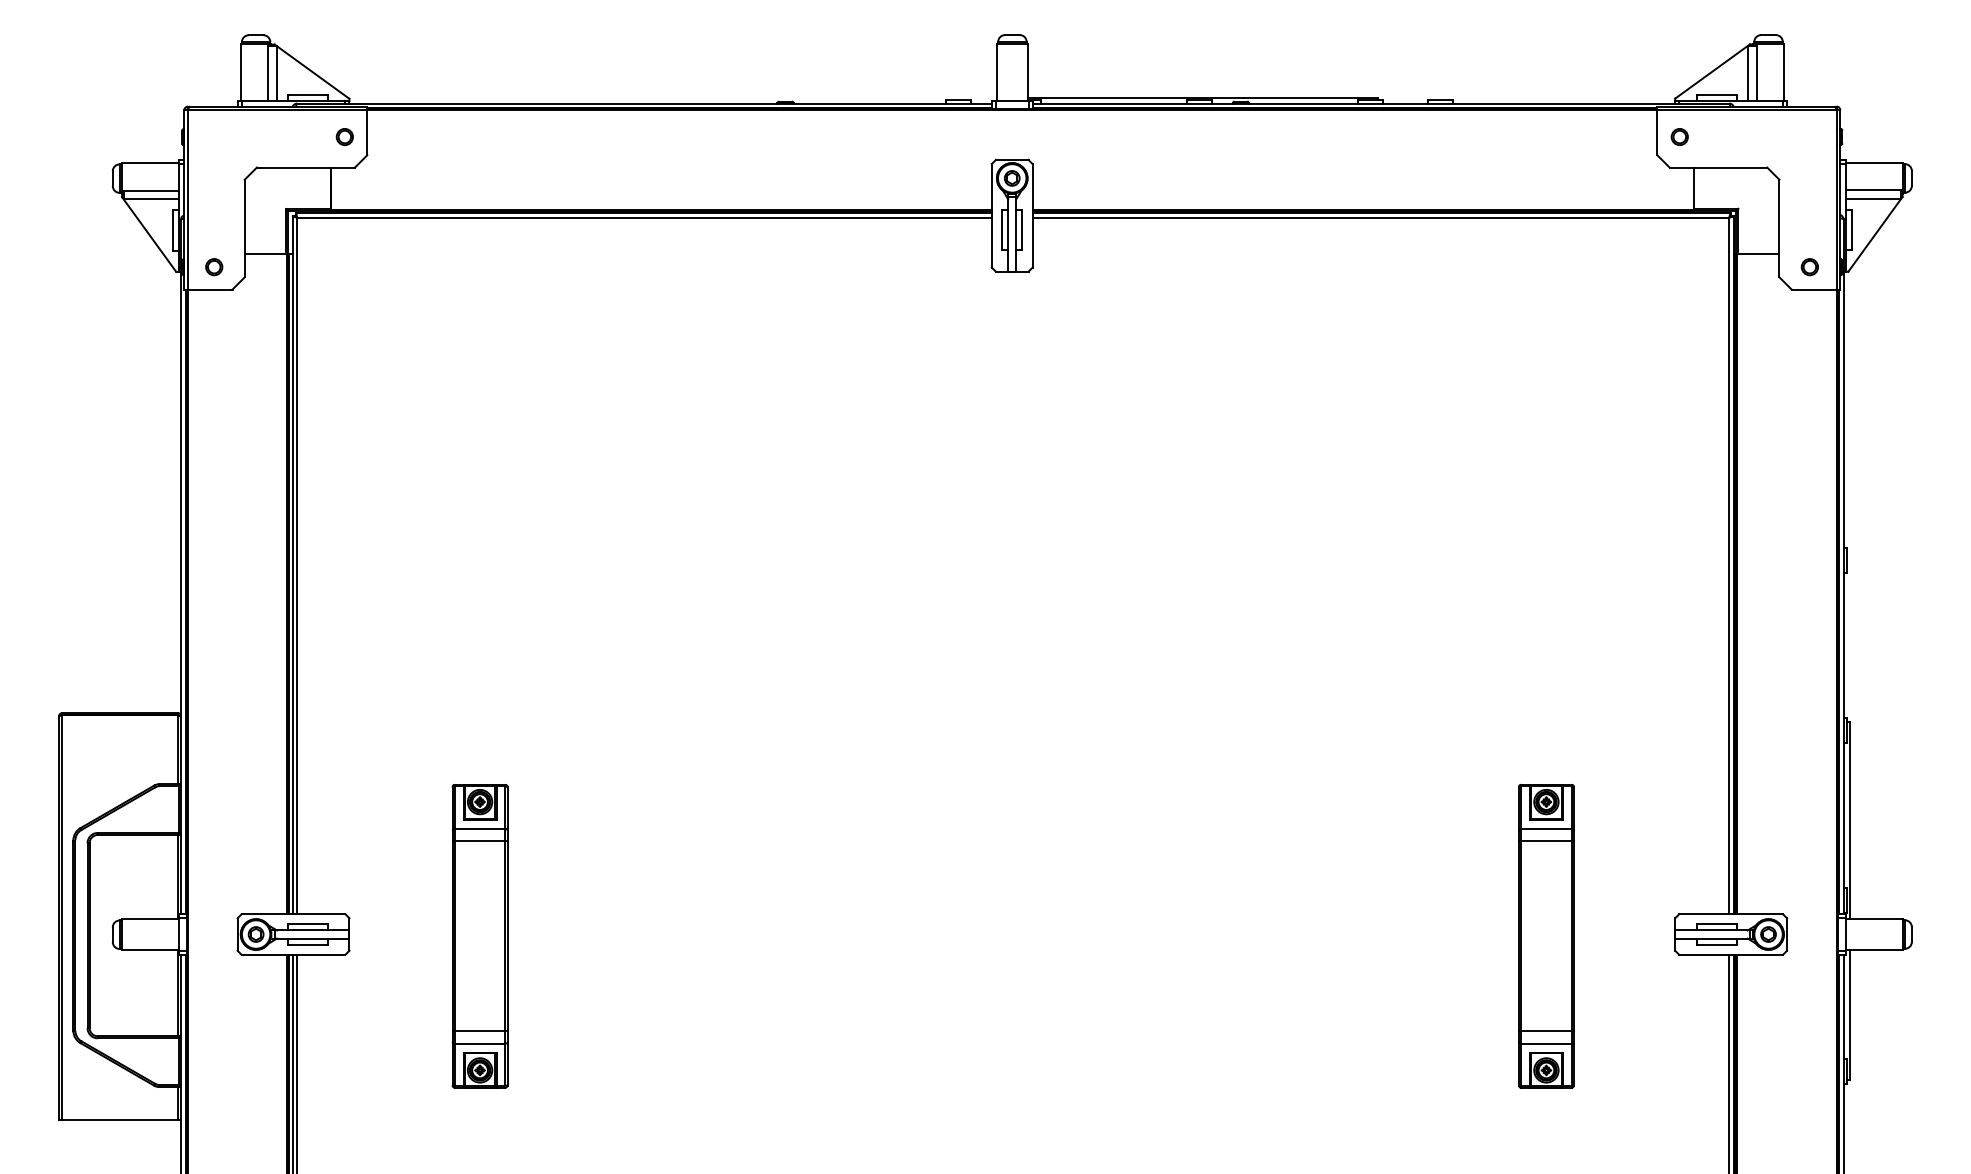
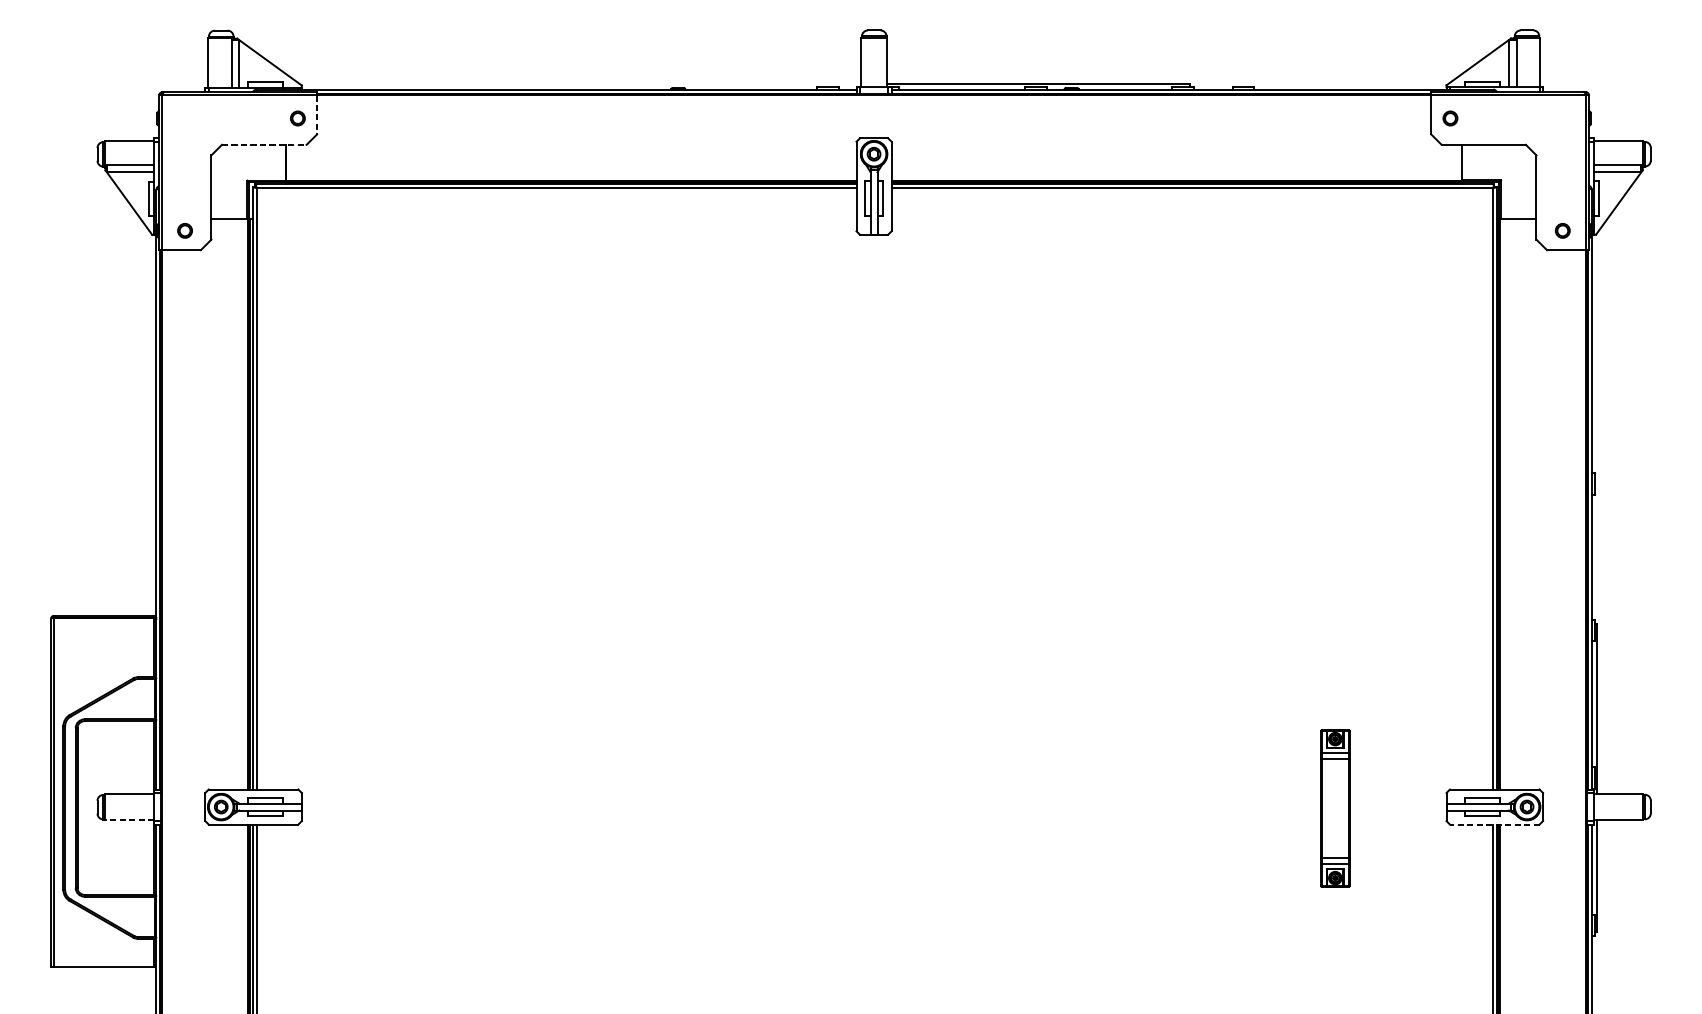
line: (367, 133) -> (317, 115), solid -> dashed
line: (306, 167) -> (264, 144), solid -> dashed
part: (479, 936) -> (414, 808), removed
part: (1546, 936) -> (1335, 808), size x0.6
line: (149, 949) -> (129, 819), solid -> dashed
line: (1731, 954) -> (1495, 824), solid -> dashed

